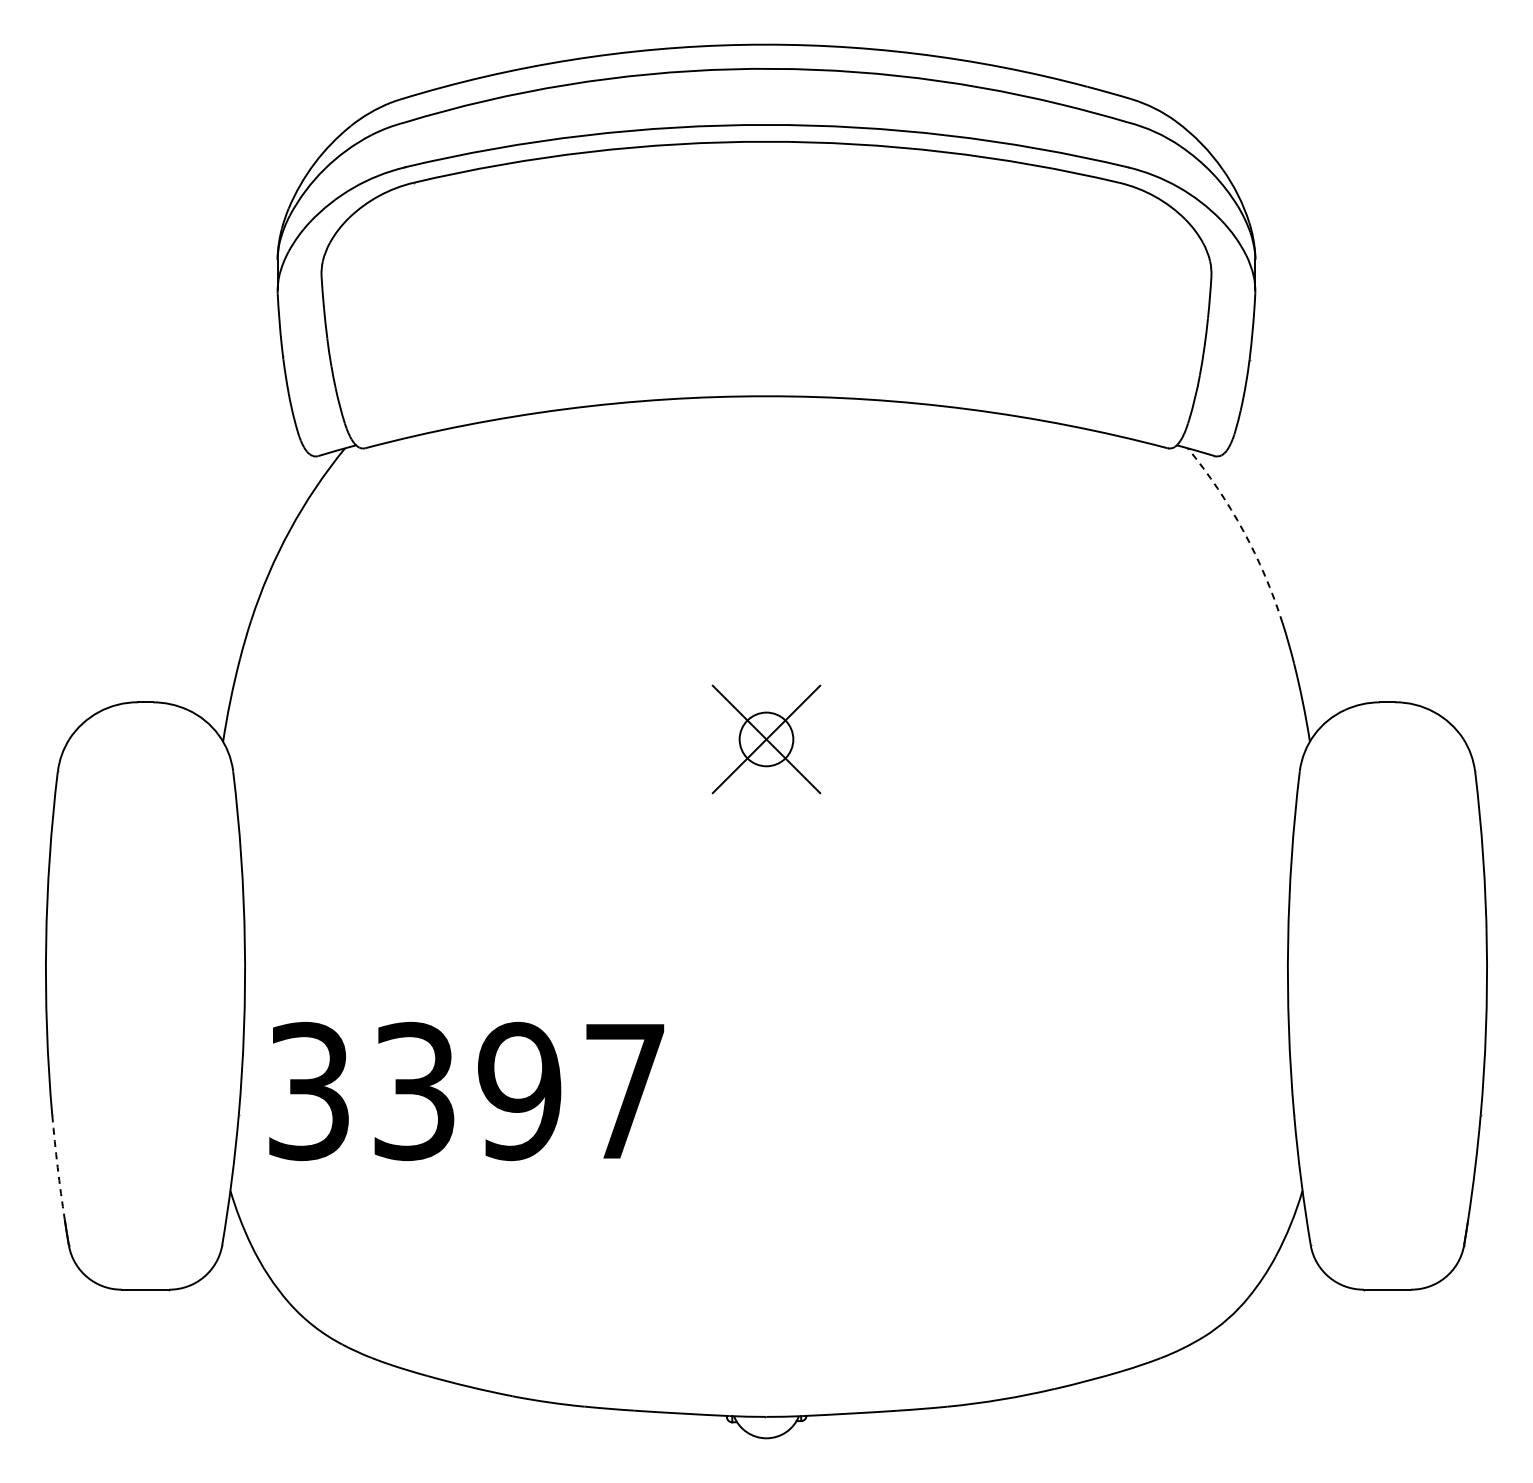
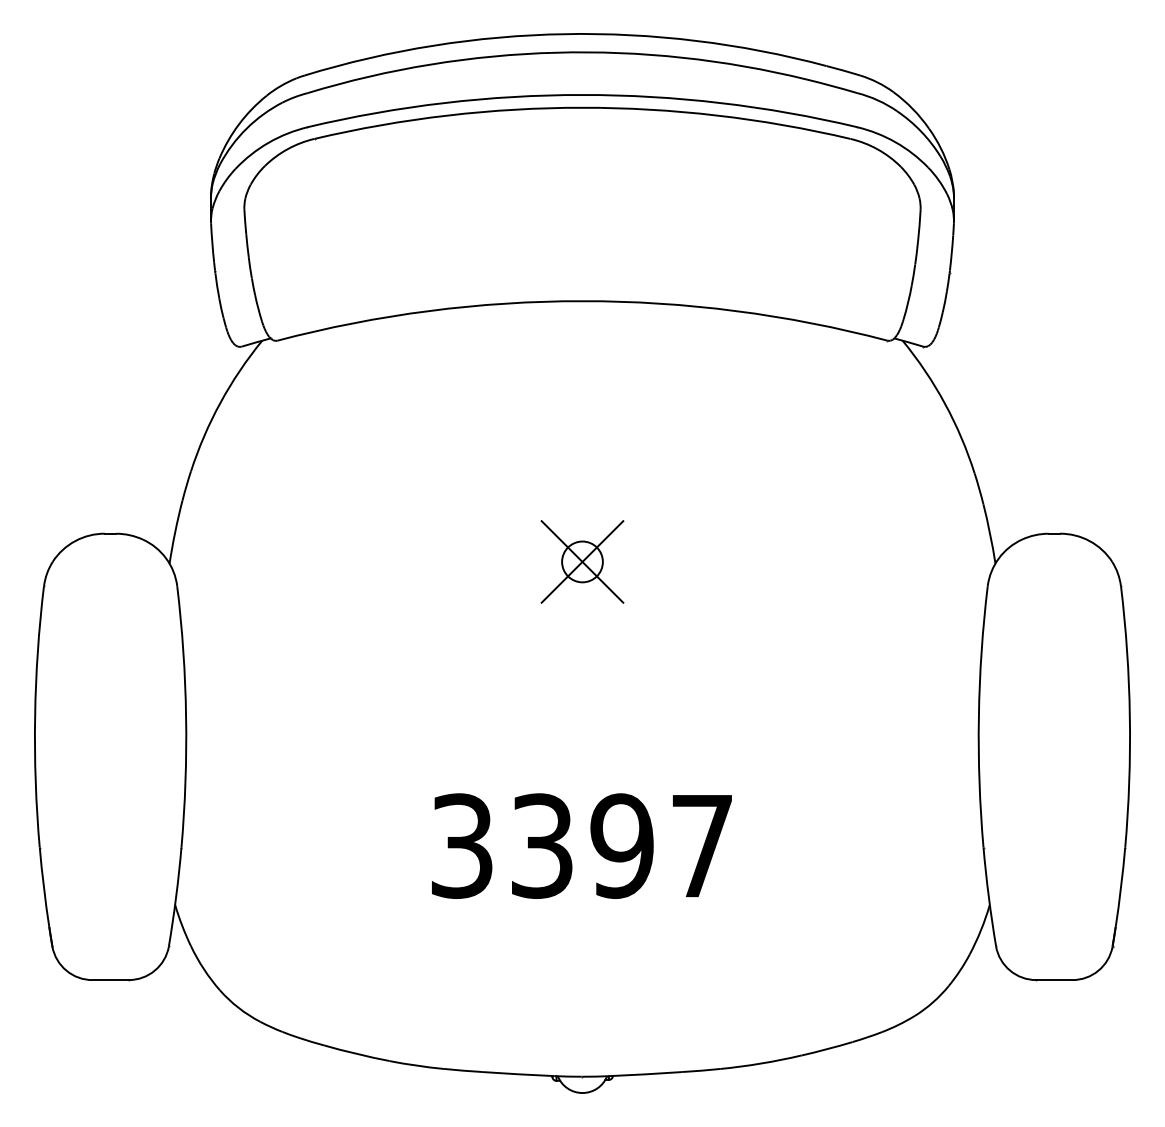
arc: (1243, 531) -> (944, 403), dashed -> solid
text: (466, 1091) -> (581, 846), moved
arc: (57, 1167) -> (43, 887), dashed -> solid

